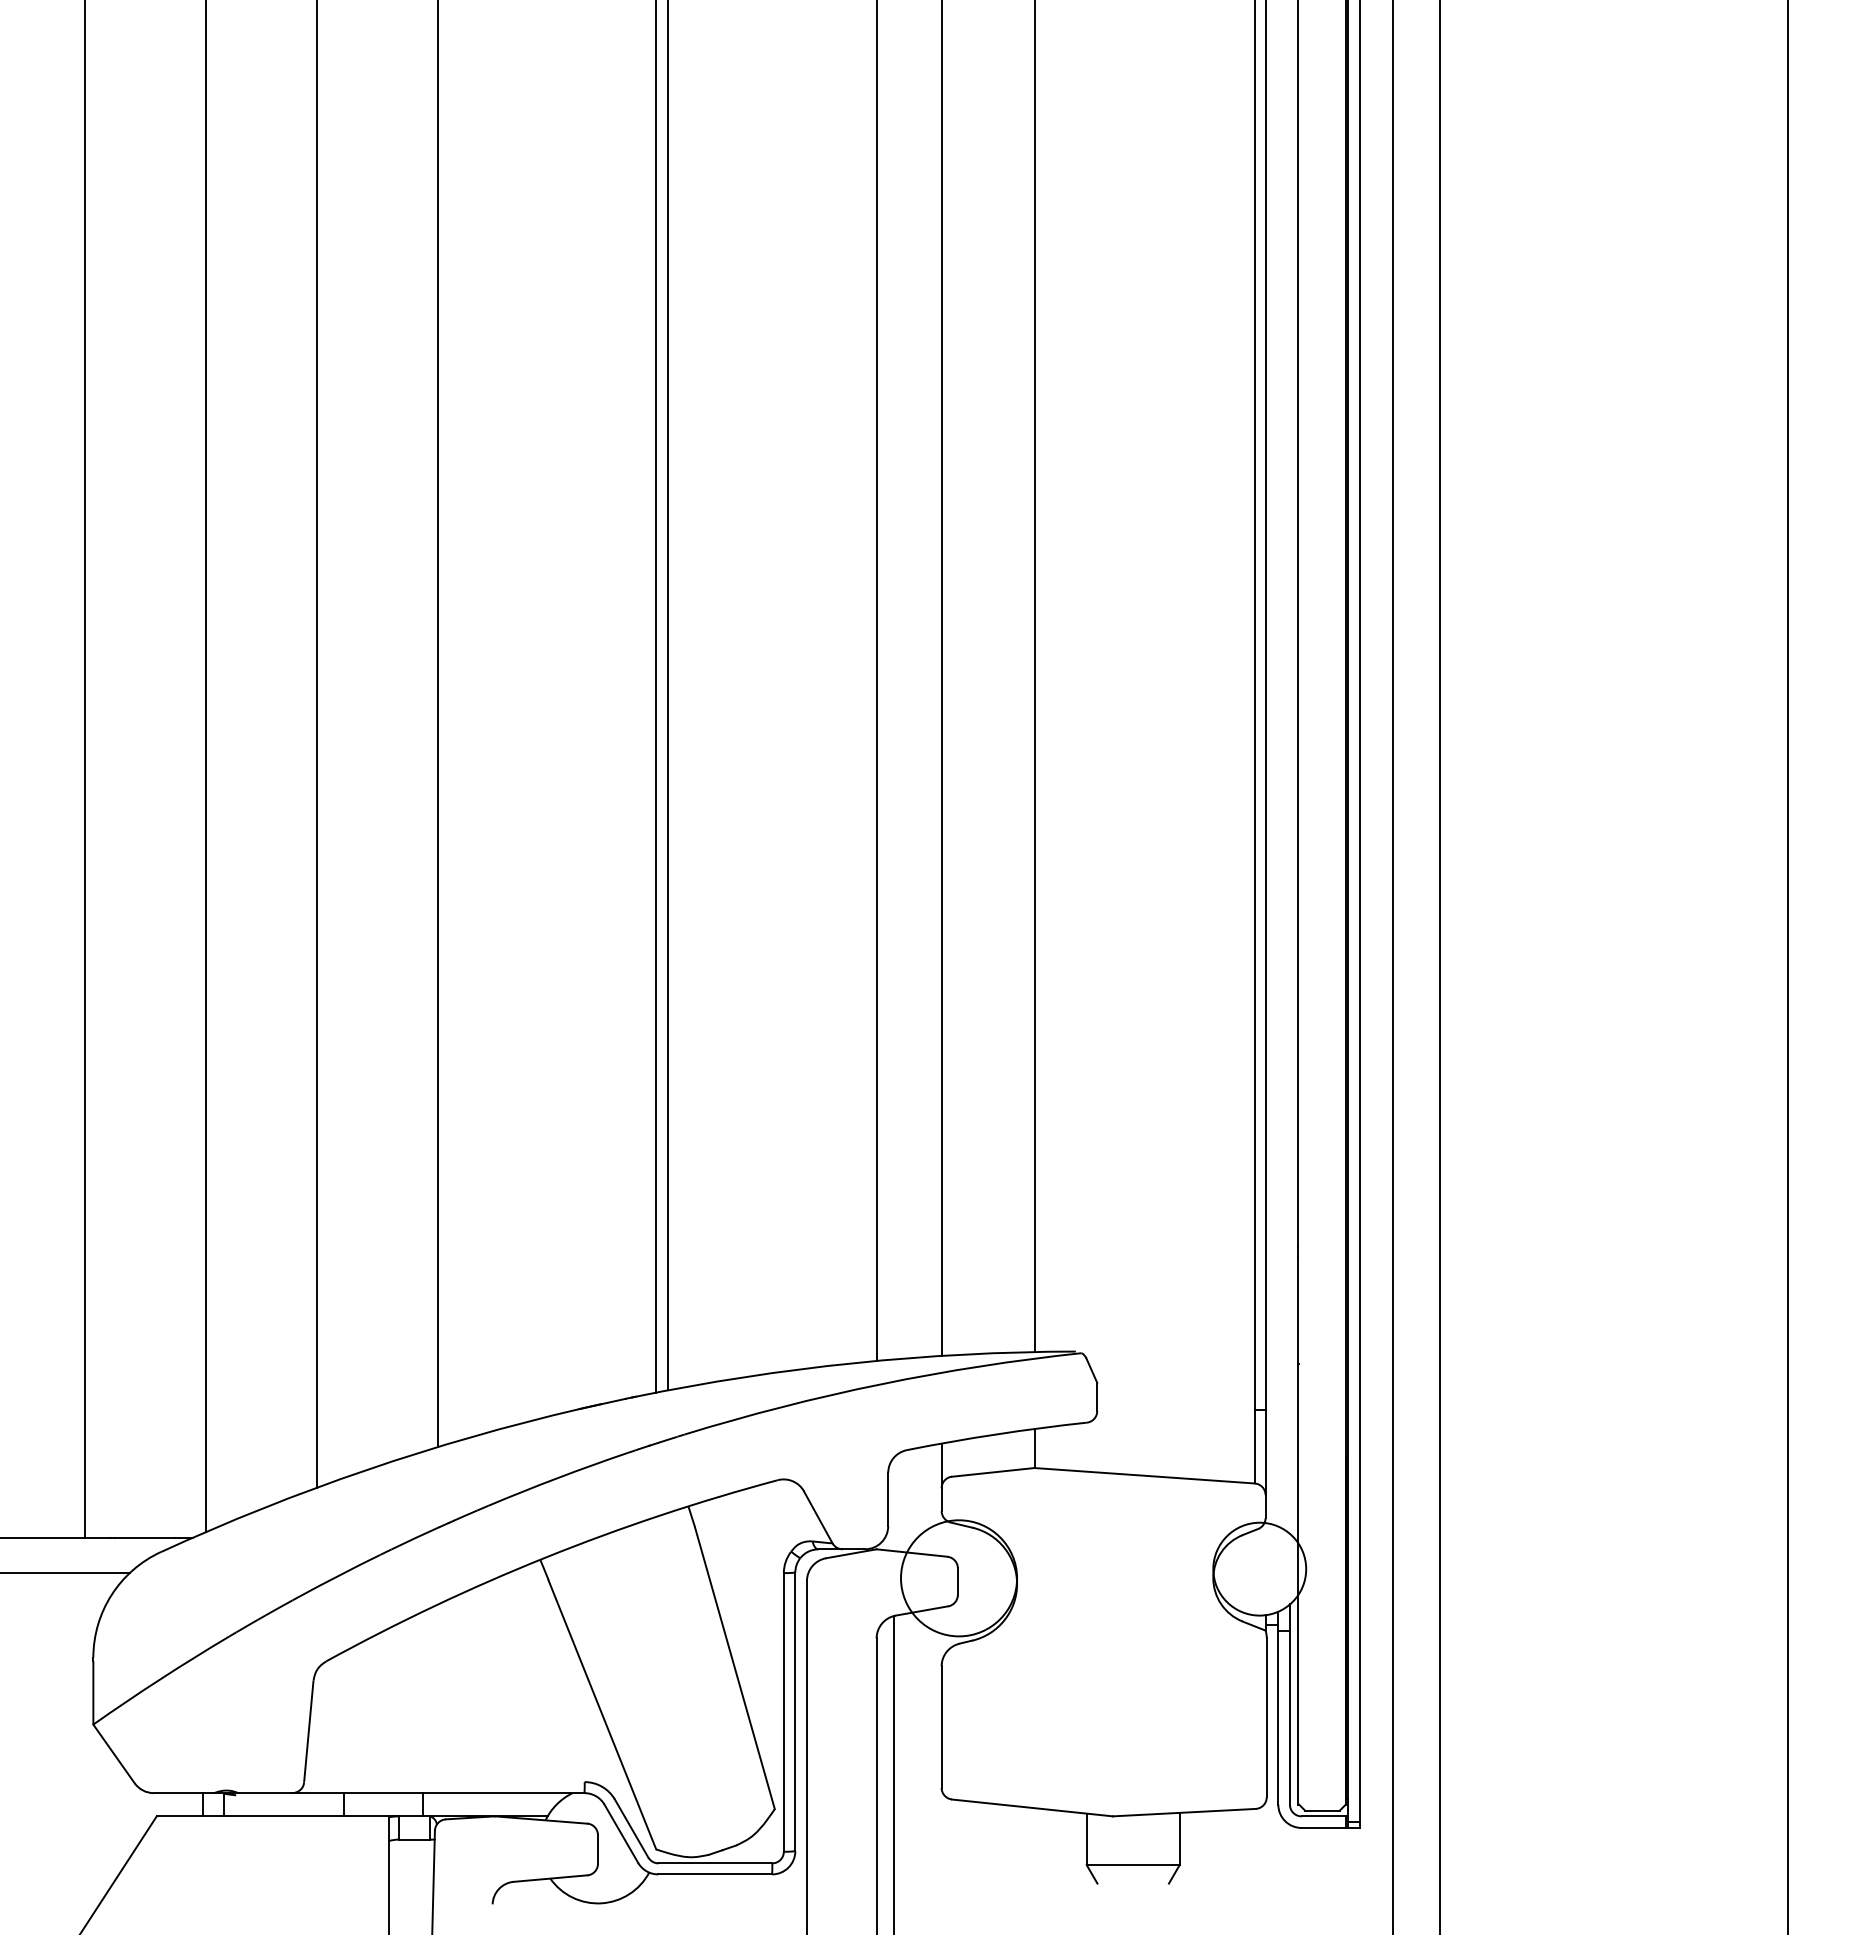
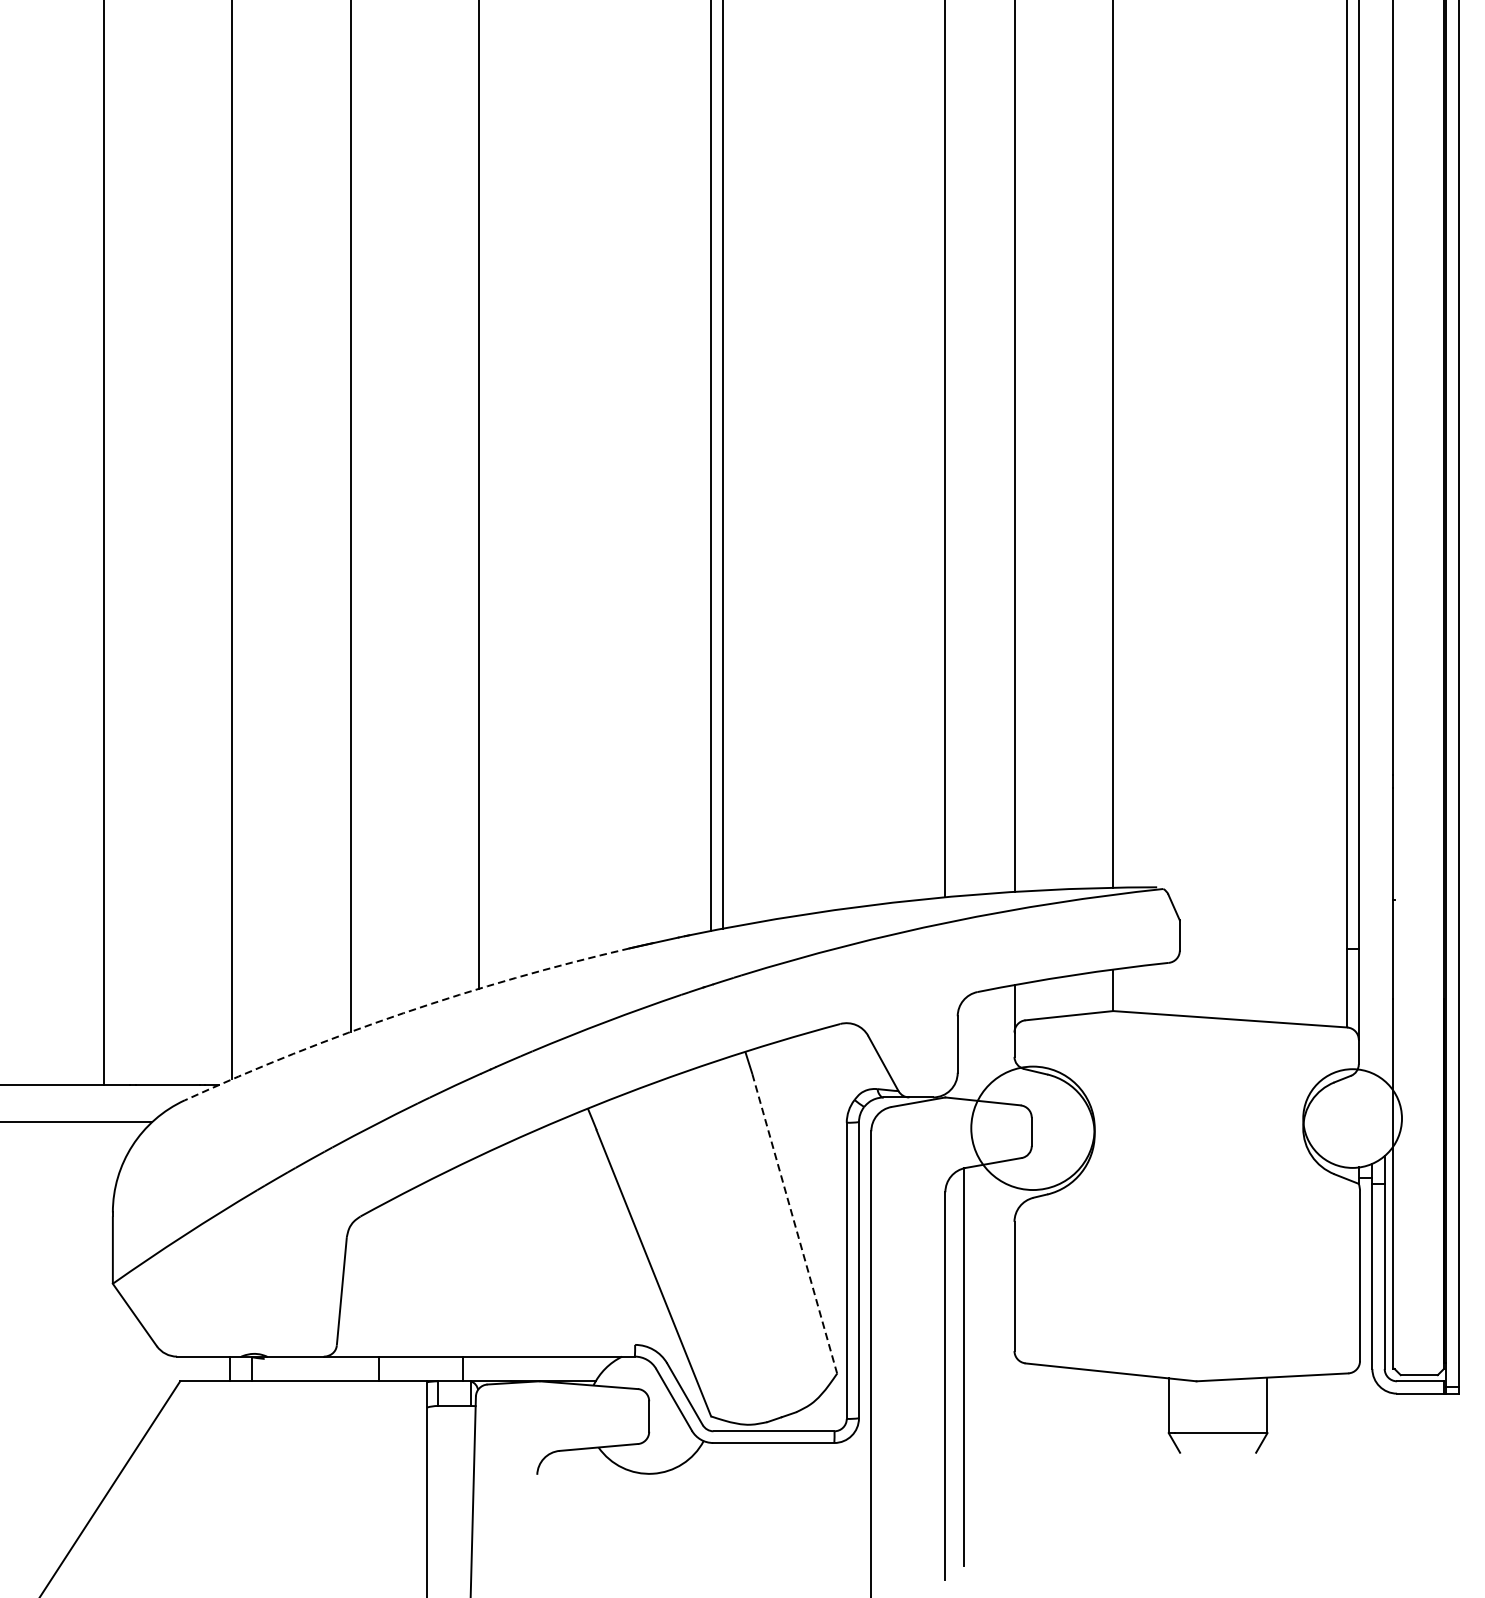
arc: (366, 1470) -> (403, 1013), solid -> dashed
line: (735, 1668) -> (795, 1224), solid -> dashed

